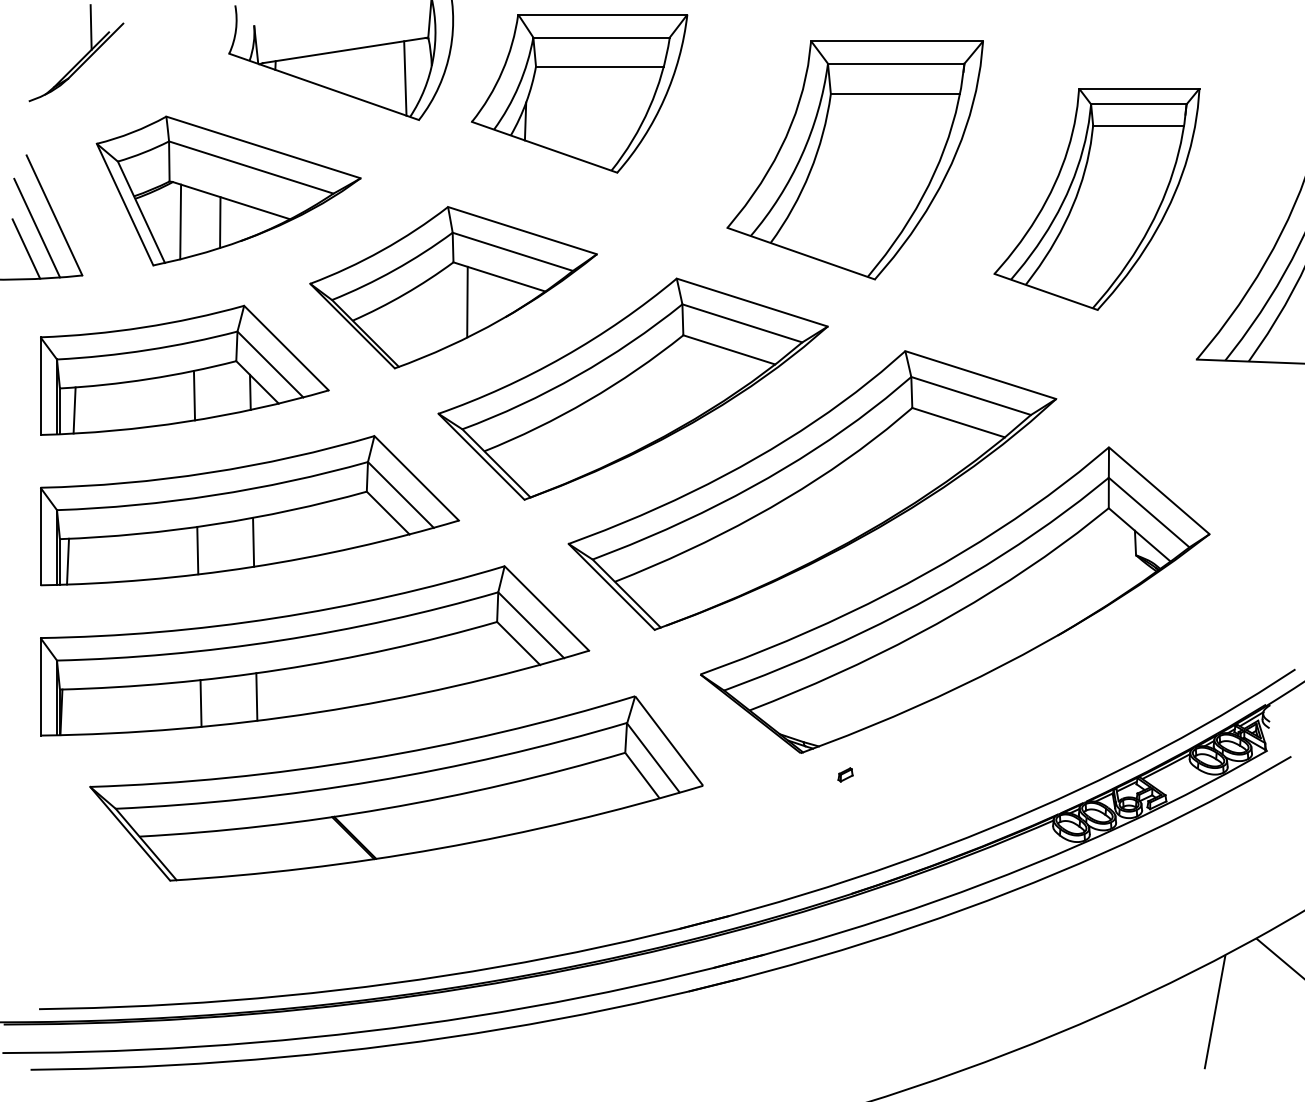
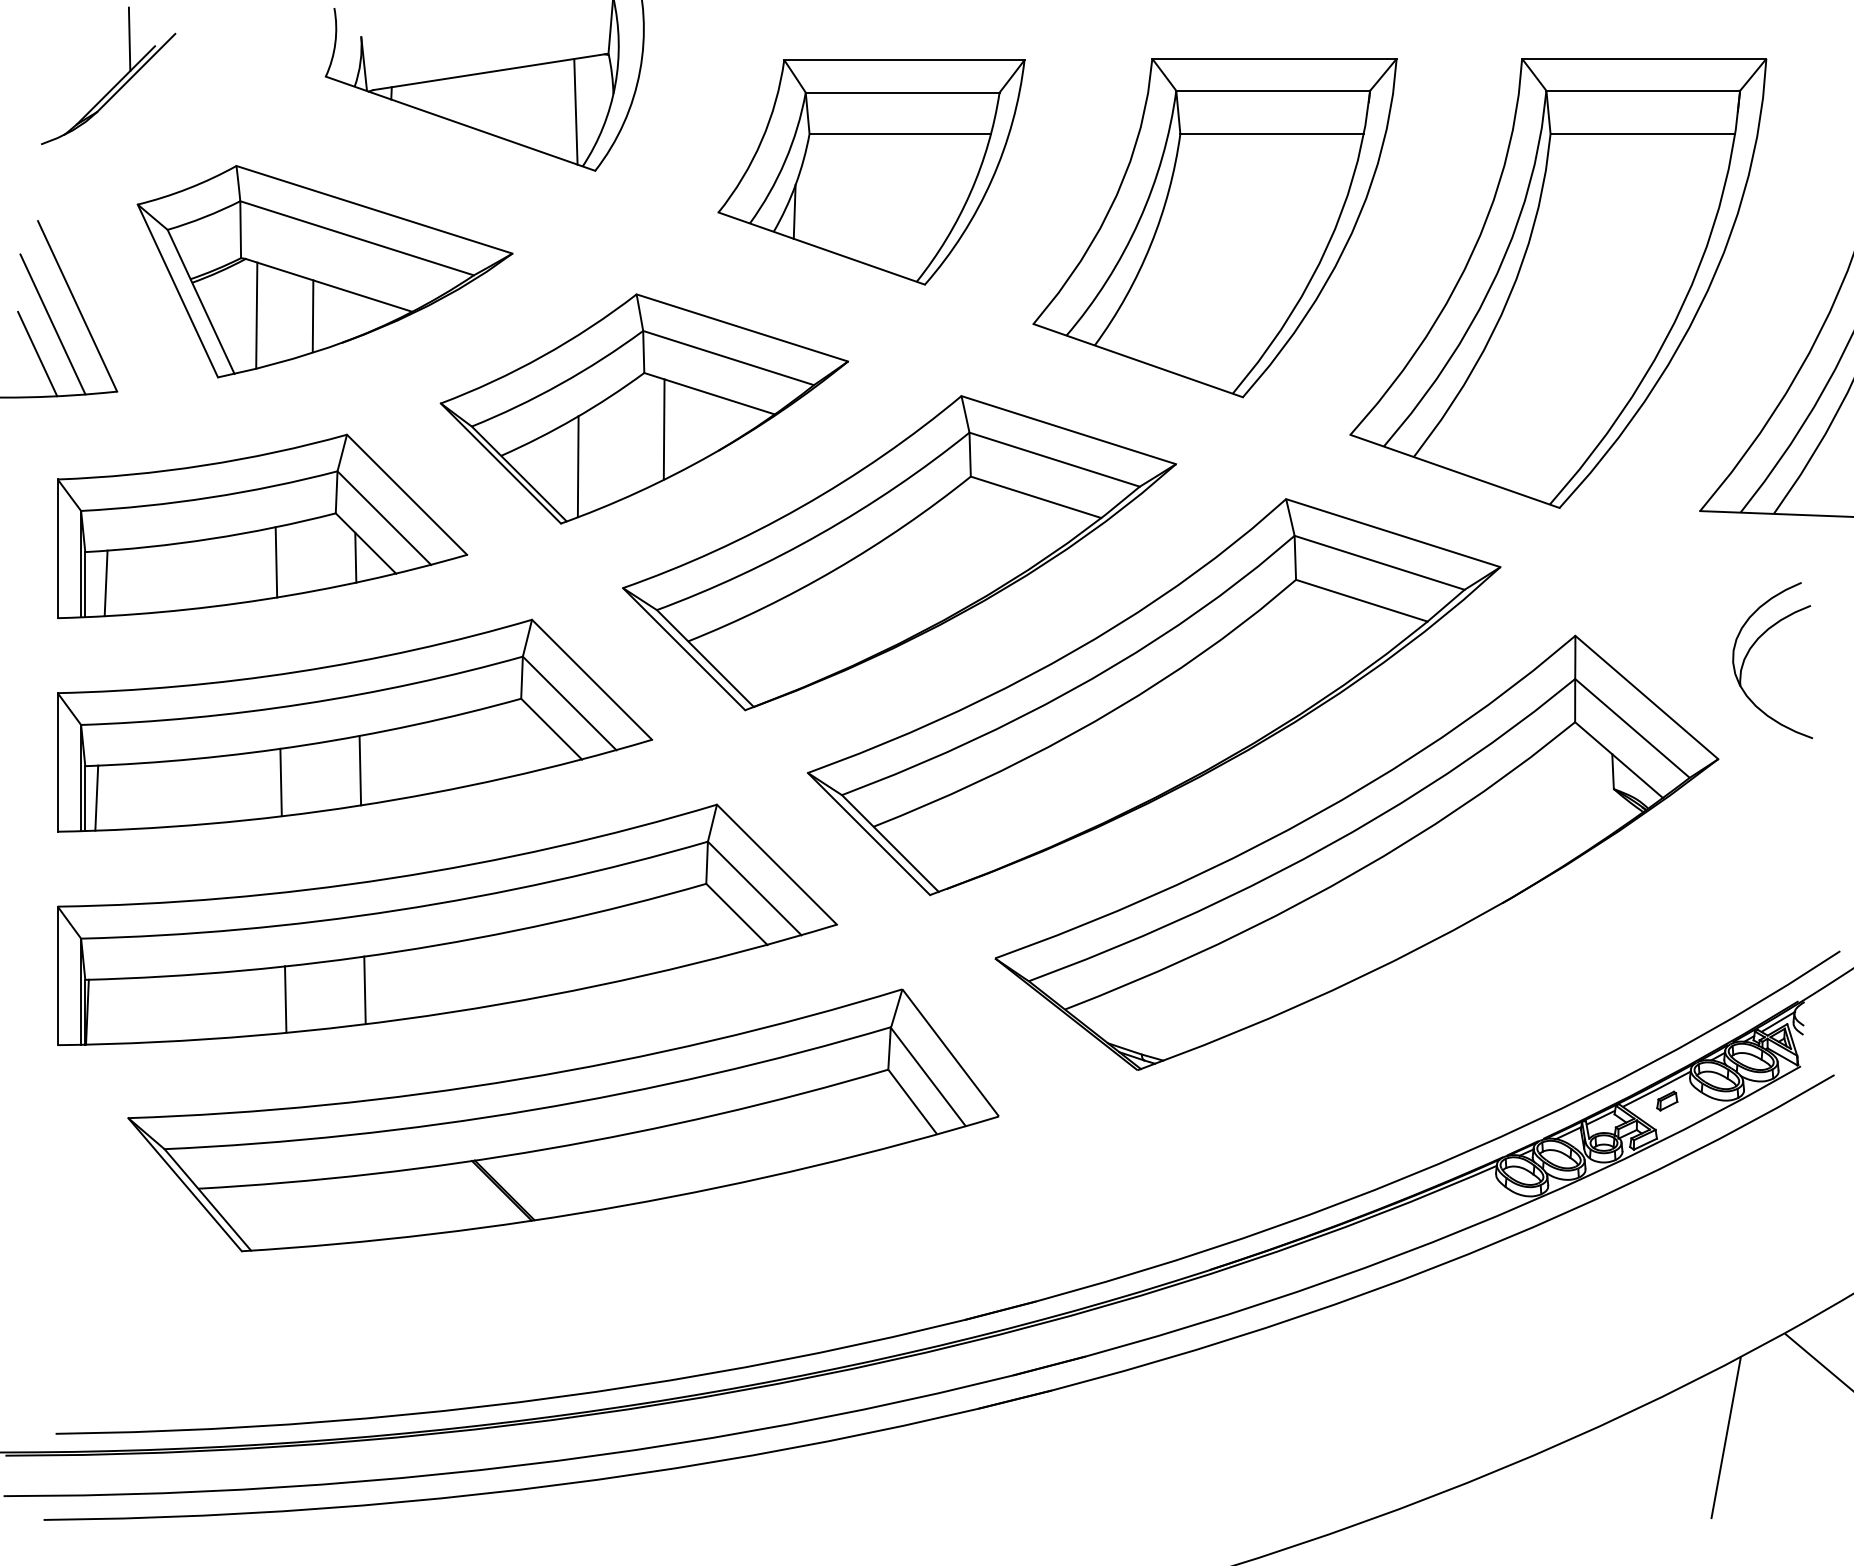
part: (579, 93) -> (871, 172), moved
part: (1097, 199) -> (1558, 283), size x1.43
line: (406, 328) -> (577, 466), added
part: (1234, 454) -> (1753, 646), added
part: (845, 774) -> (1667, 1100), moved

